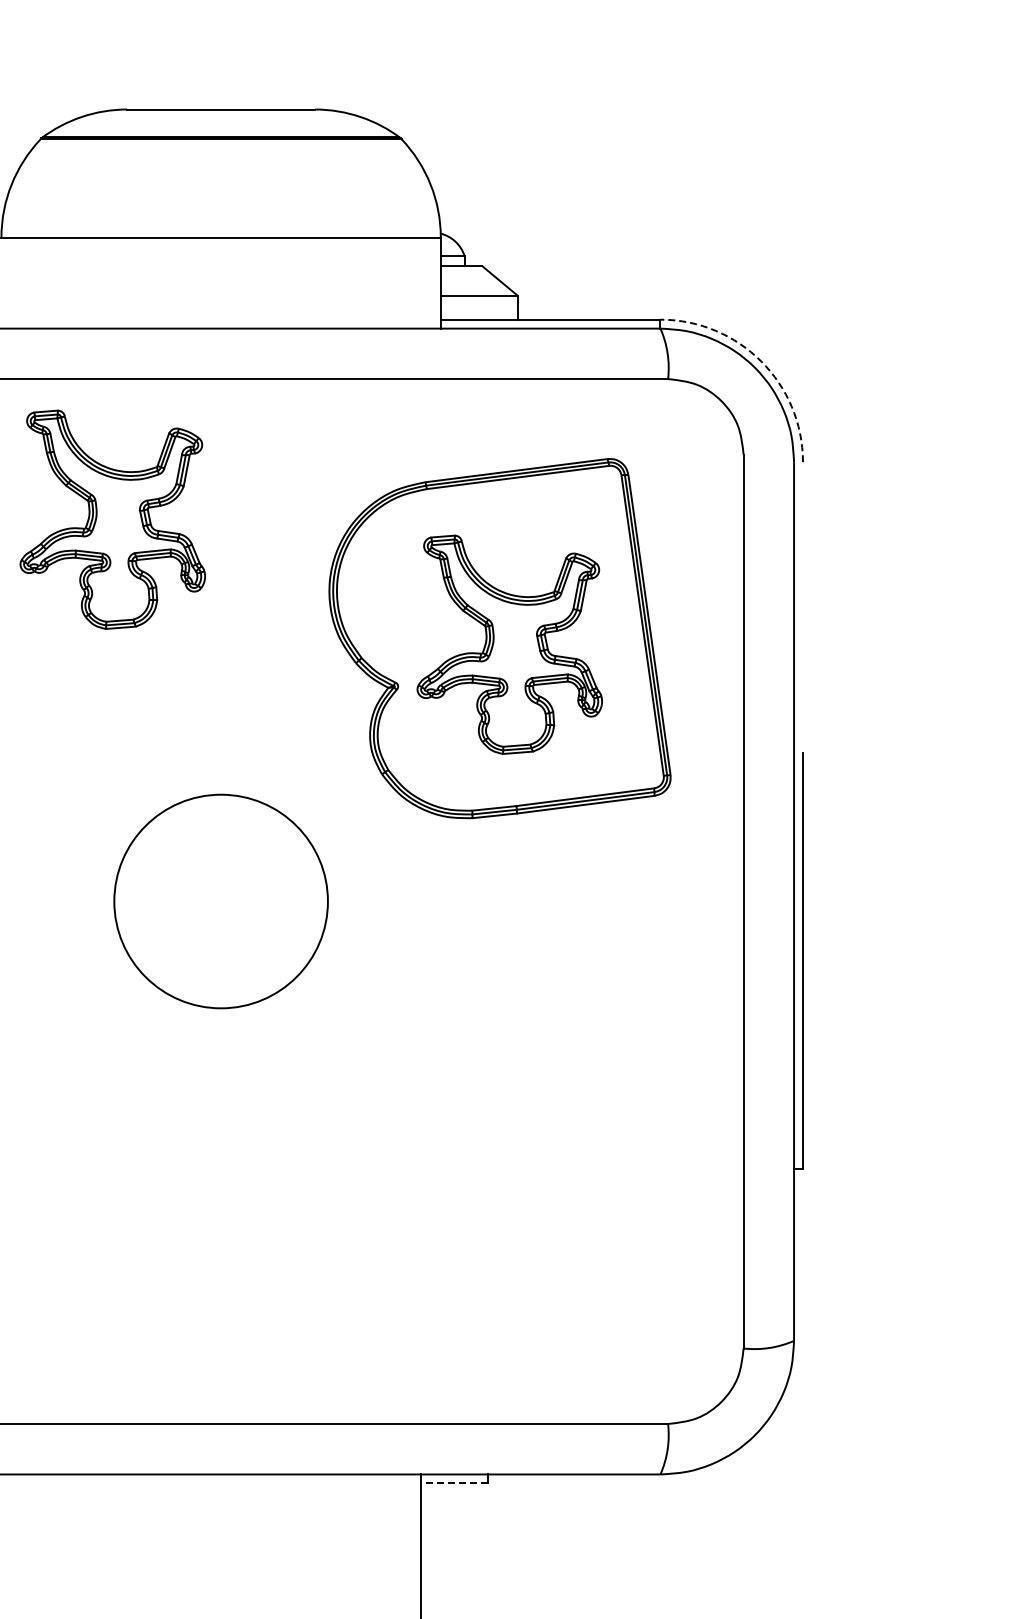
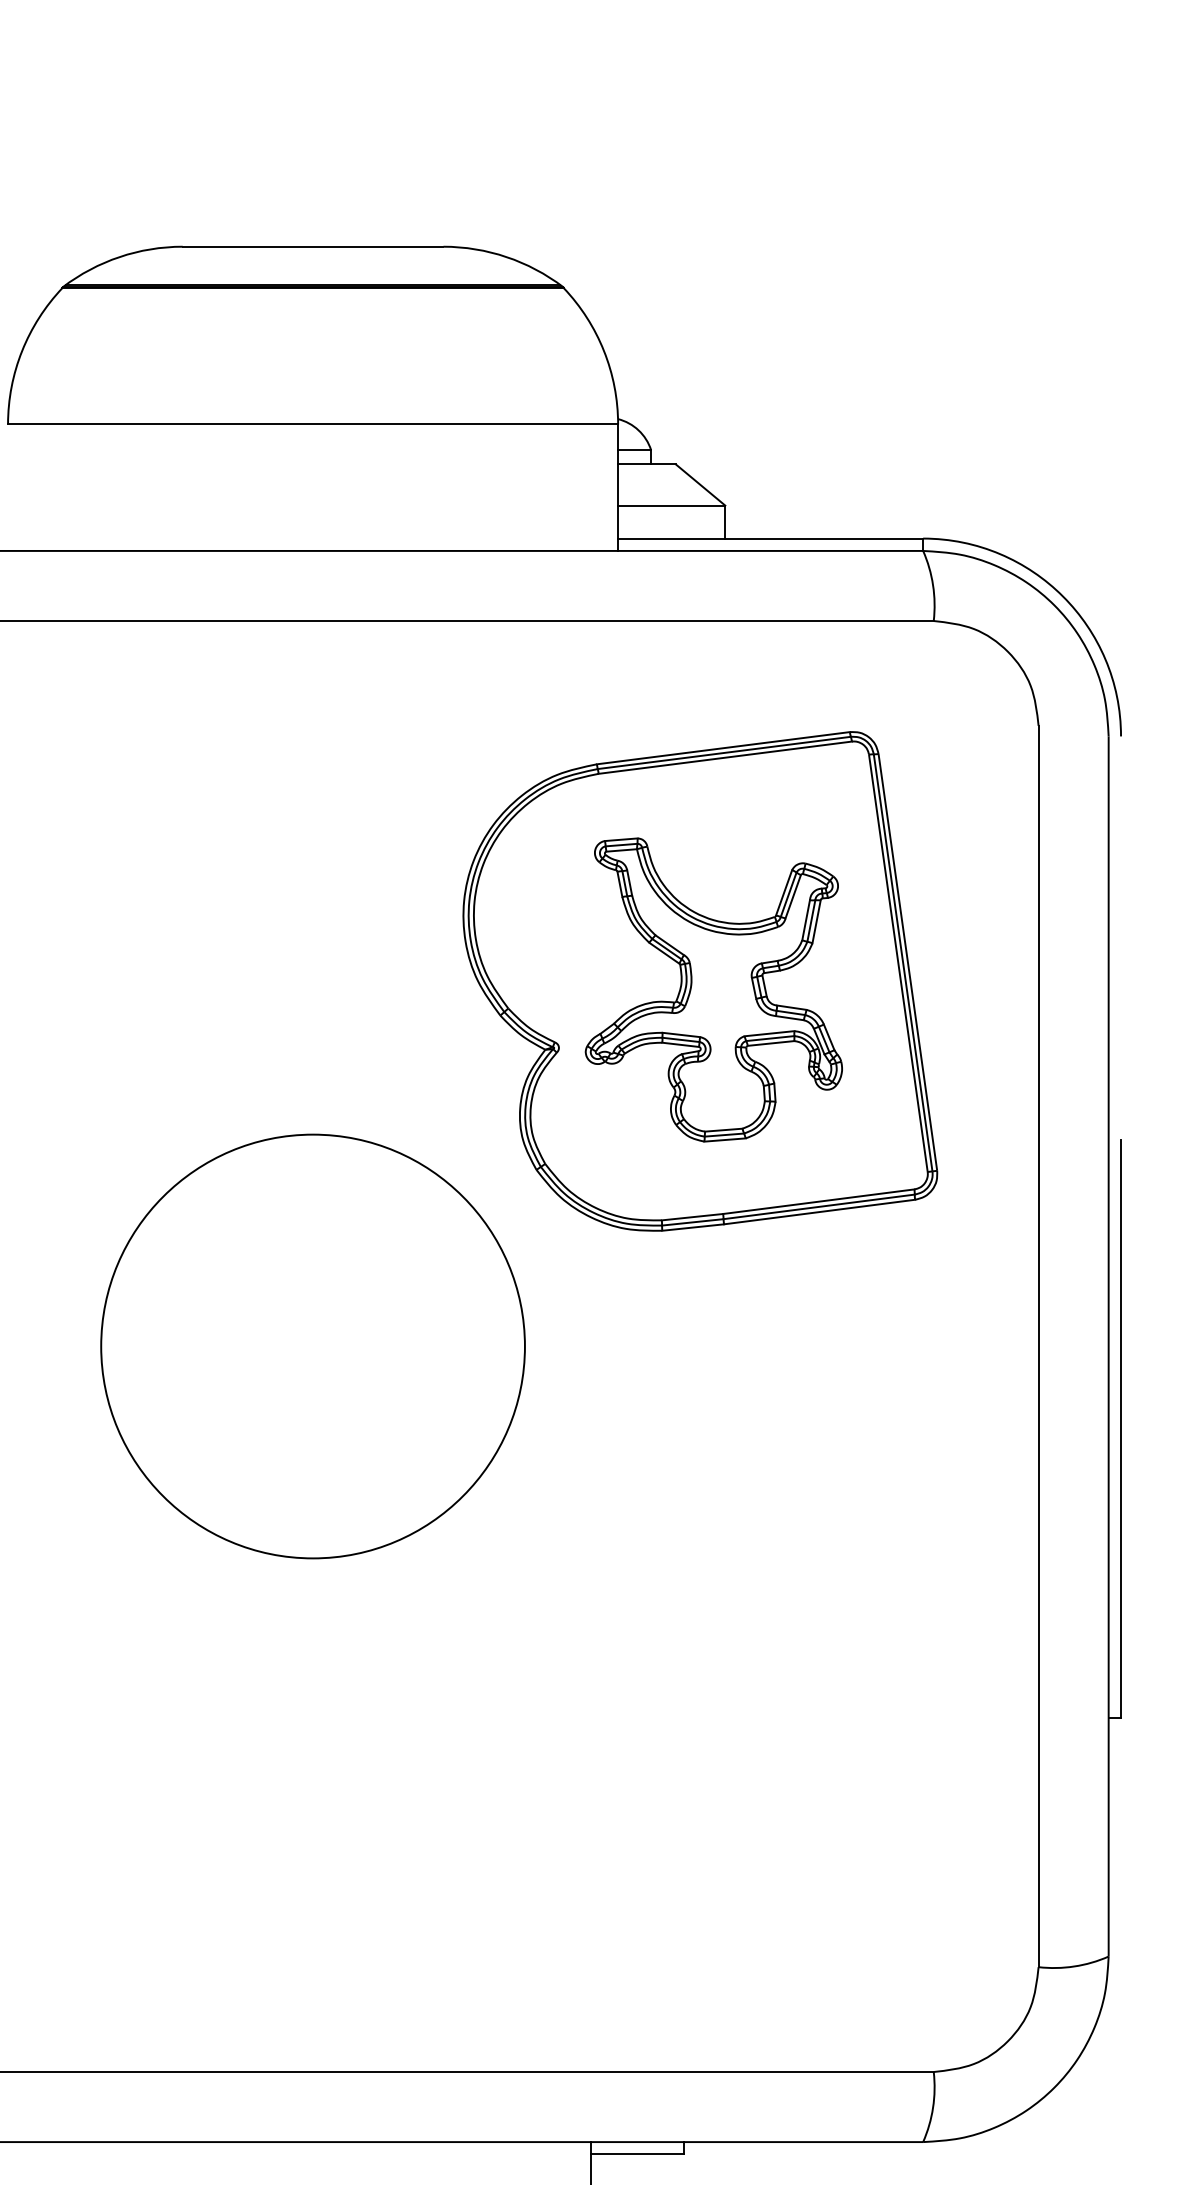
arc: (761, 361) -> (1063, 596), dashed -> solid
part: (112, 519) -> (162, 816), removed
circle: (220, 901) -> (312, 1346), size x1.43
line: (454, 1483) -> (637, 2154), dashed -> solid

